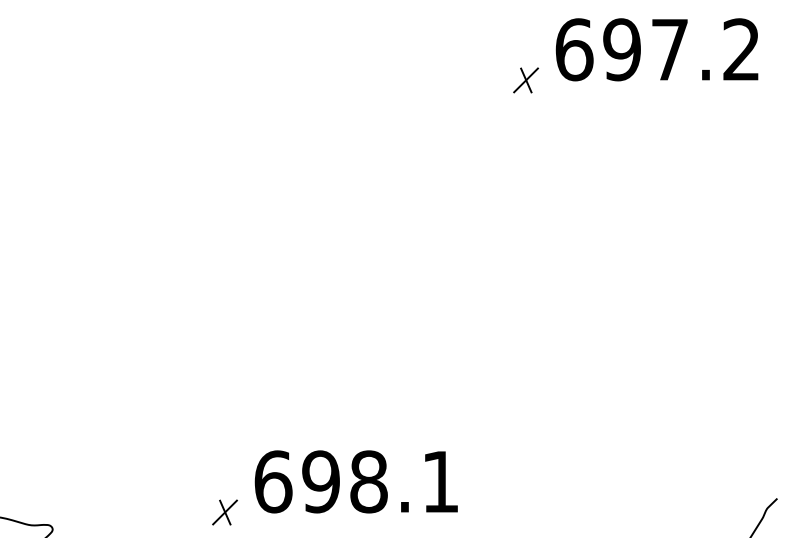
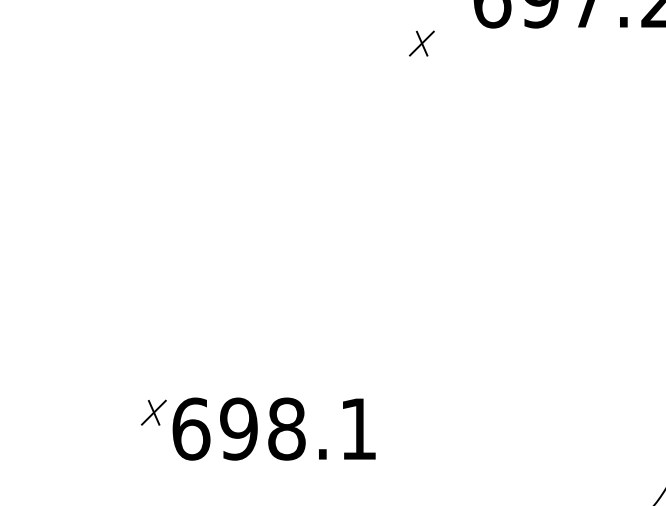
part: (525, 80) -> (421, 43), moved
part: (224, 512) -> (153, 412), moved

